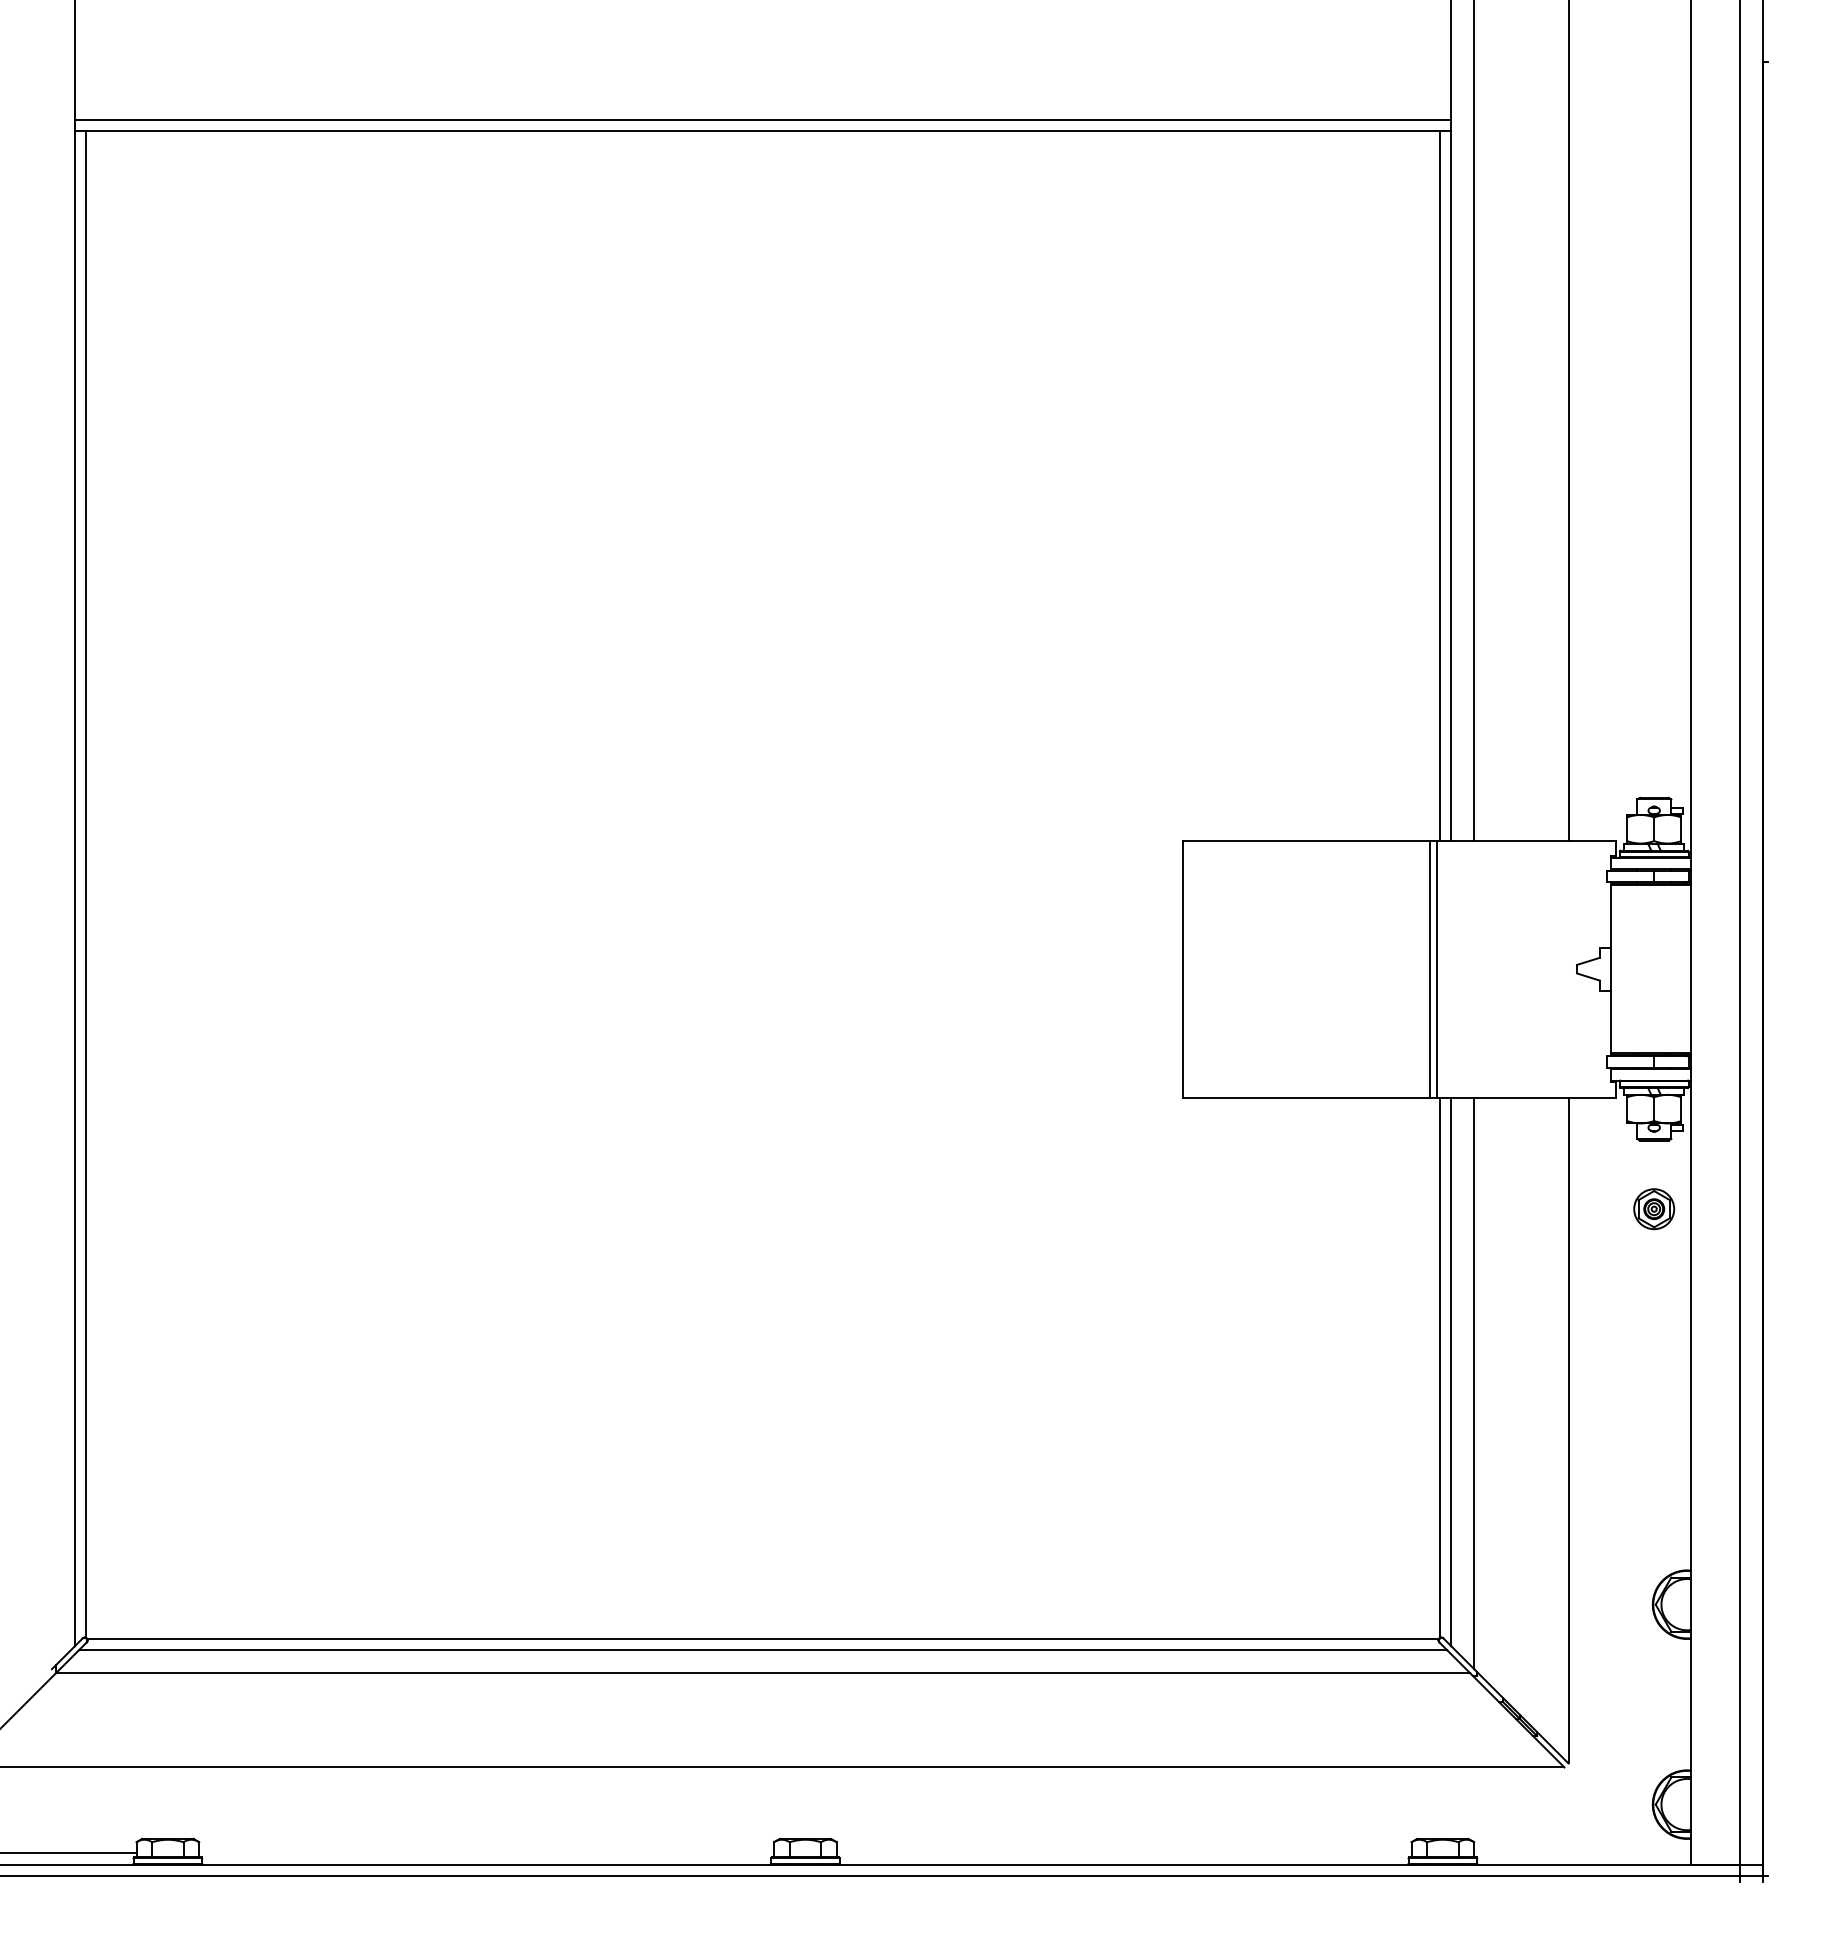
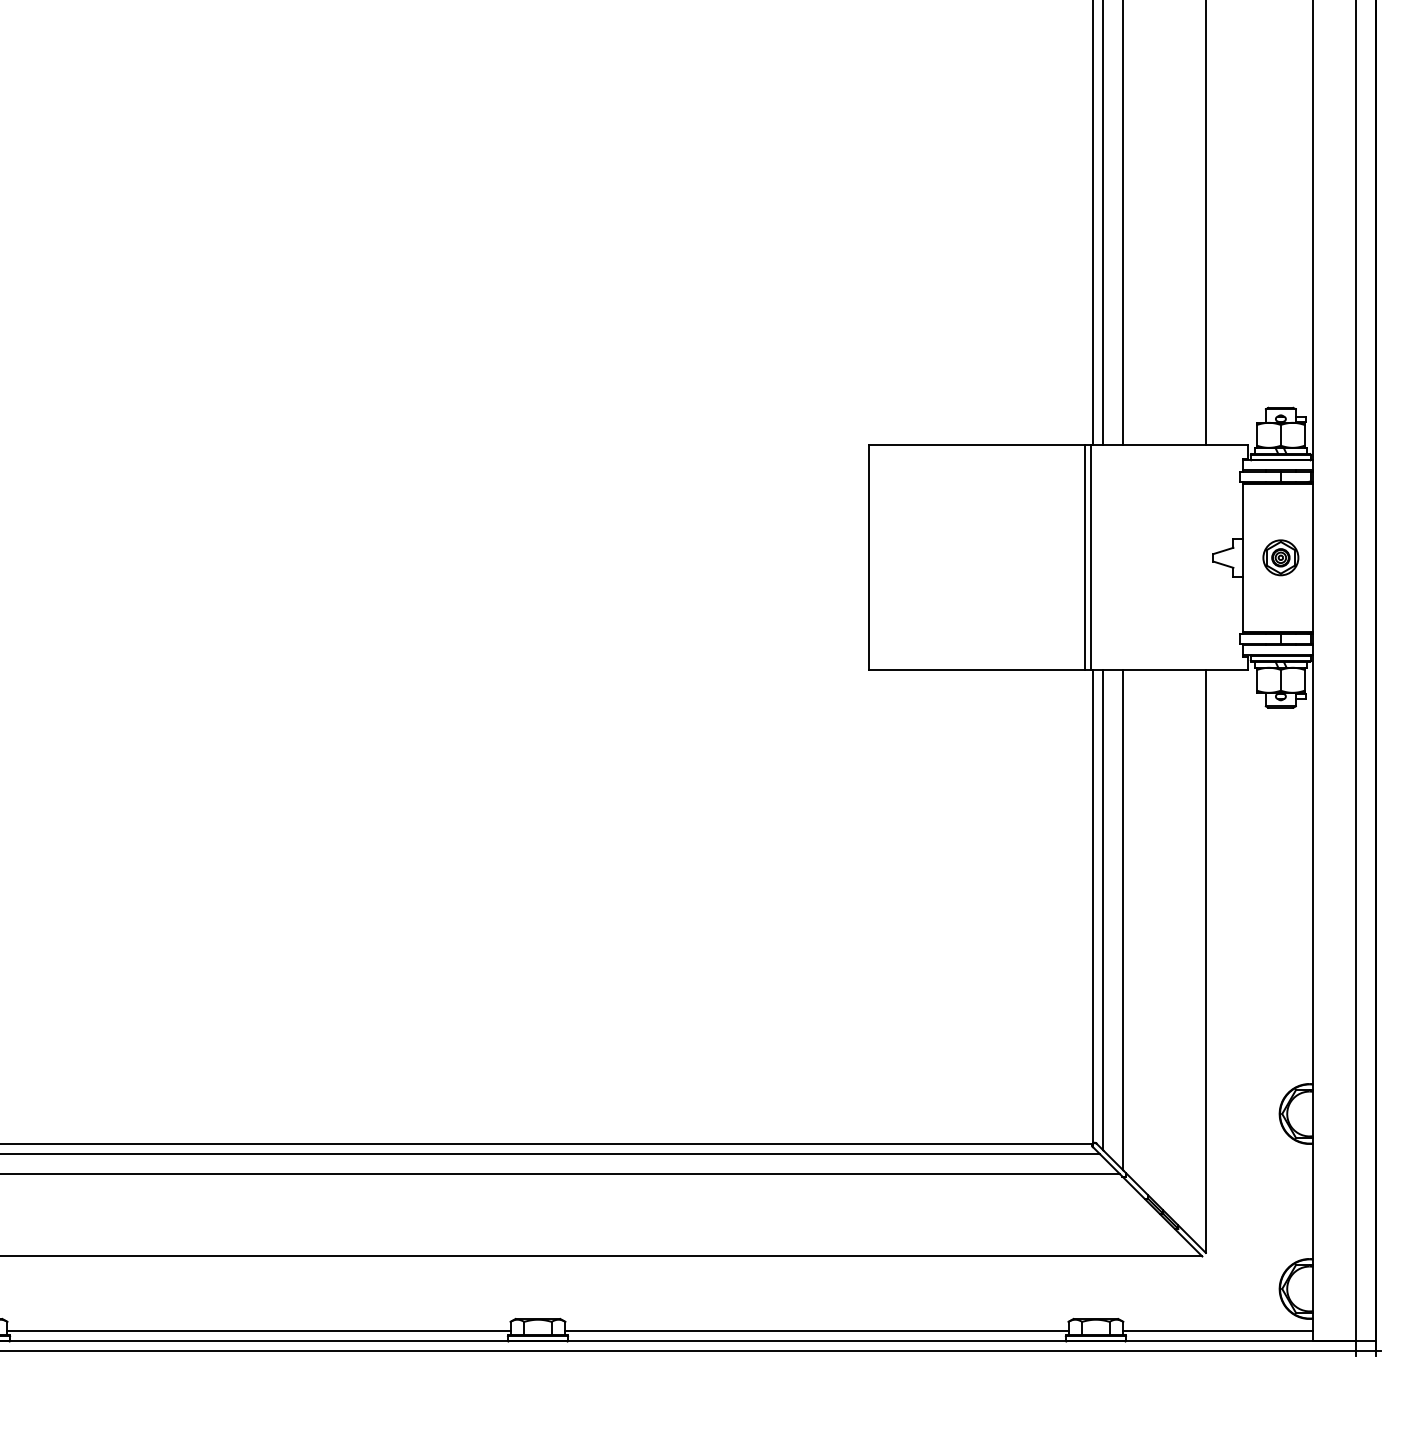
part: (1654, 1209) -> (1281, 558), moved
line: (486, 1853) -> (258, 1331), added
line: (1123, 1853) -> (816, 1331), added
line: (1582, 1853) -> (1218, 1331), added

